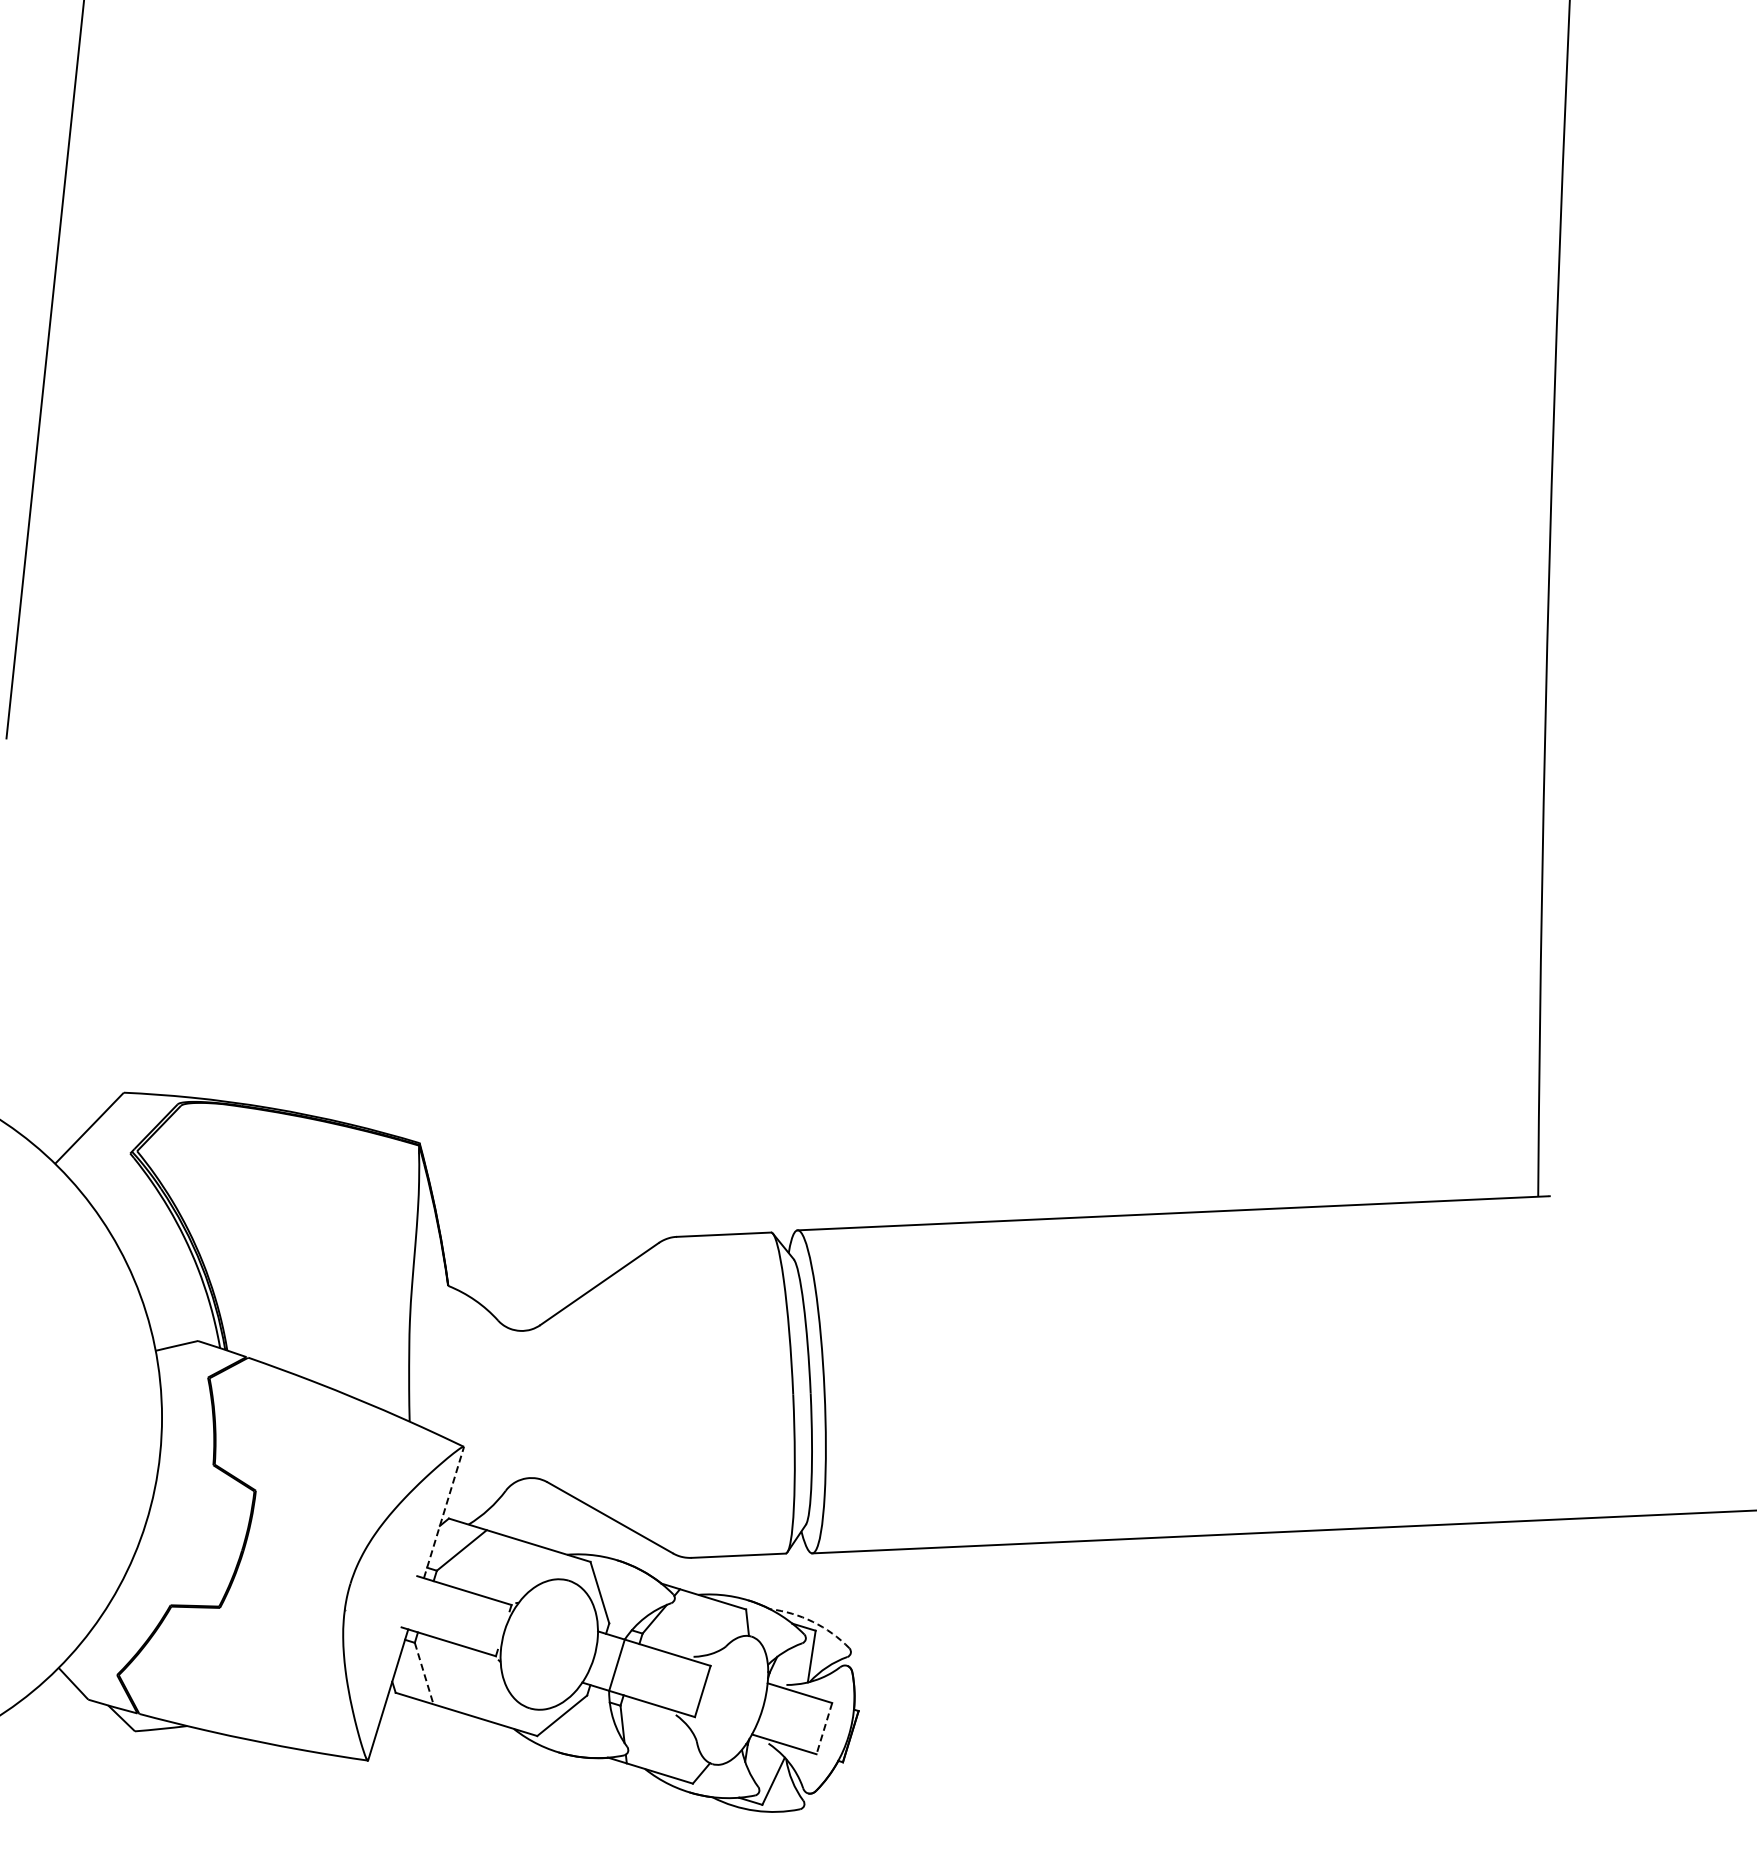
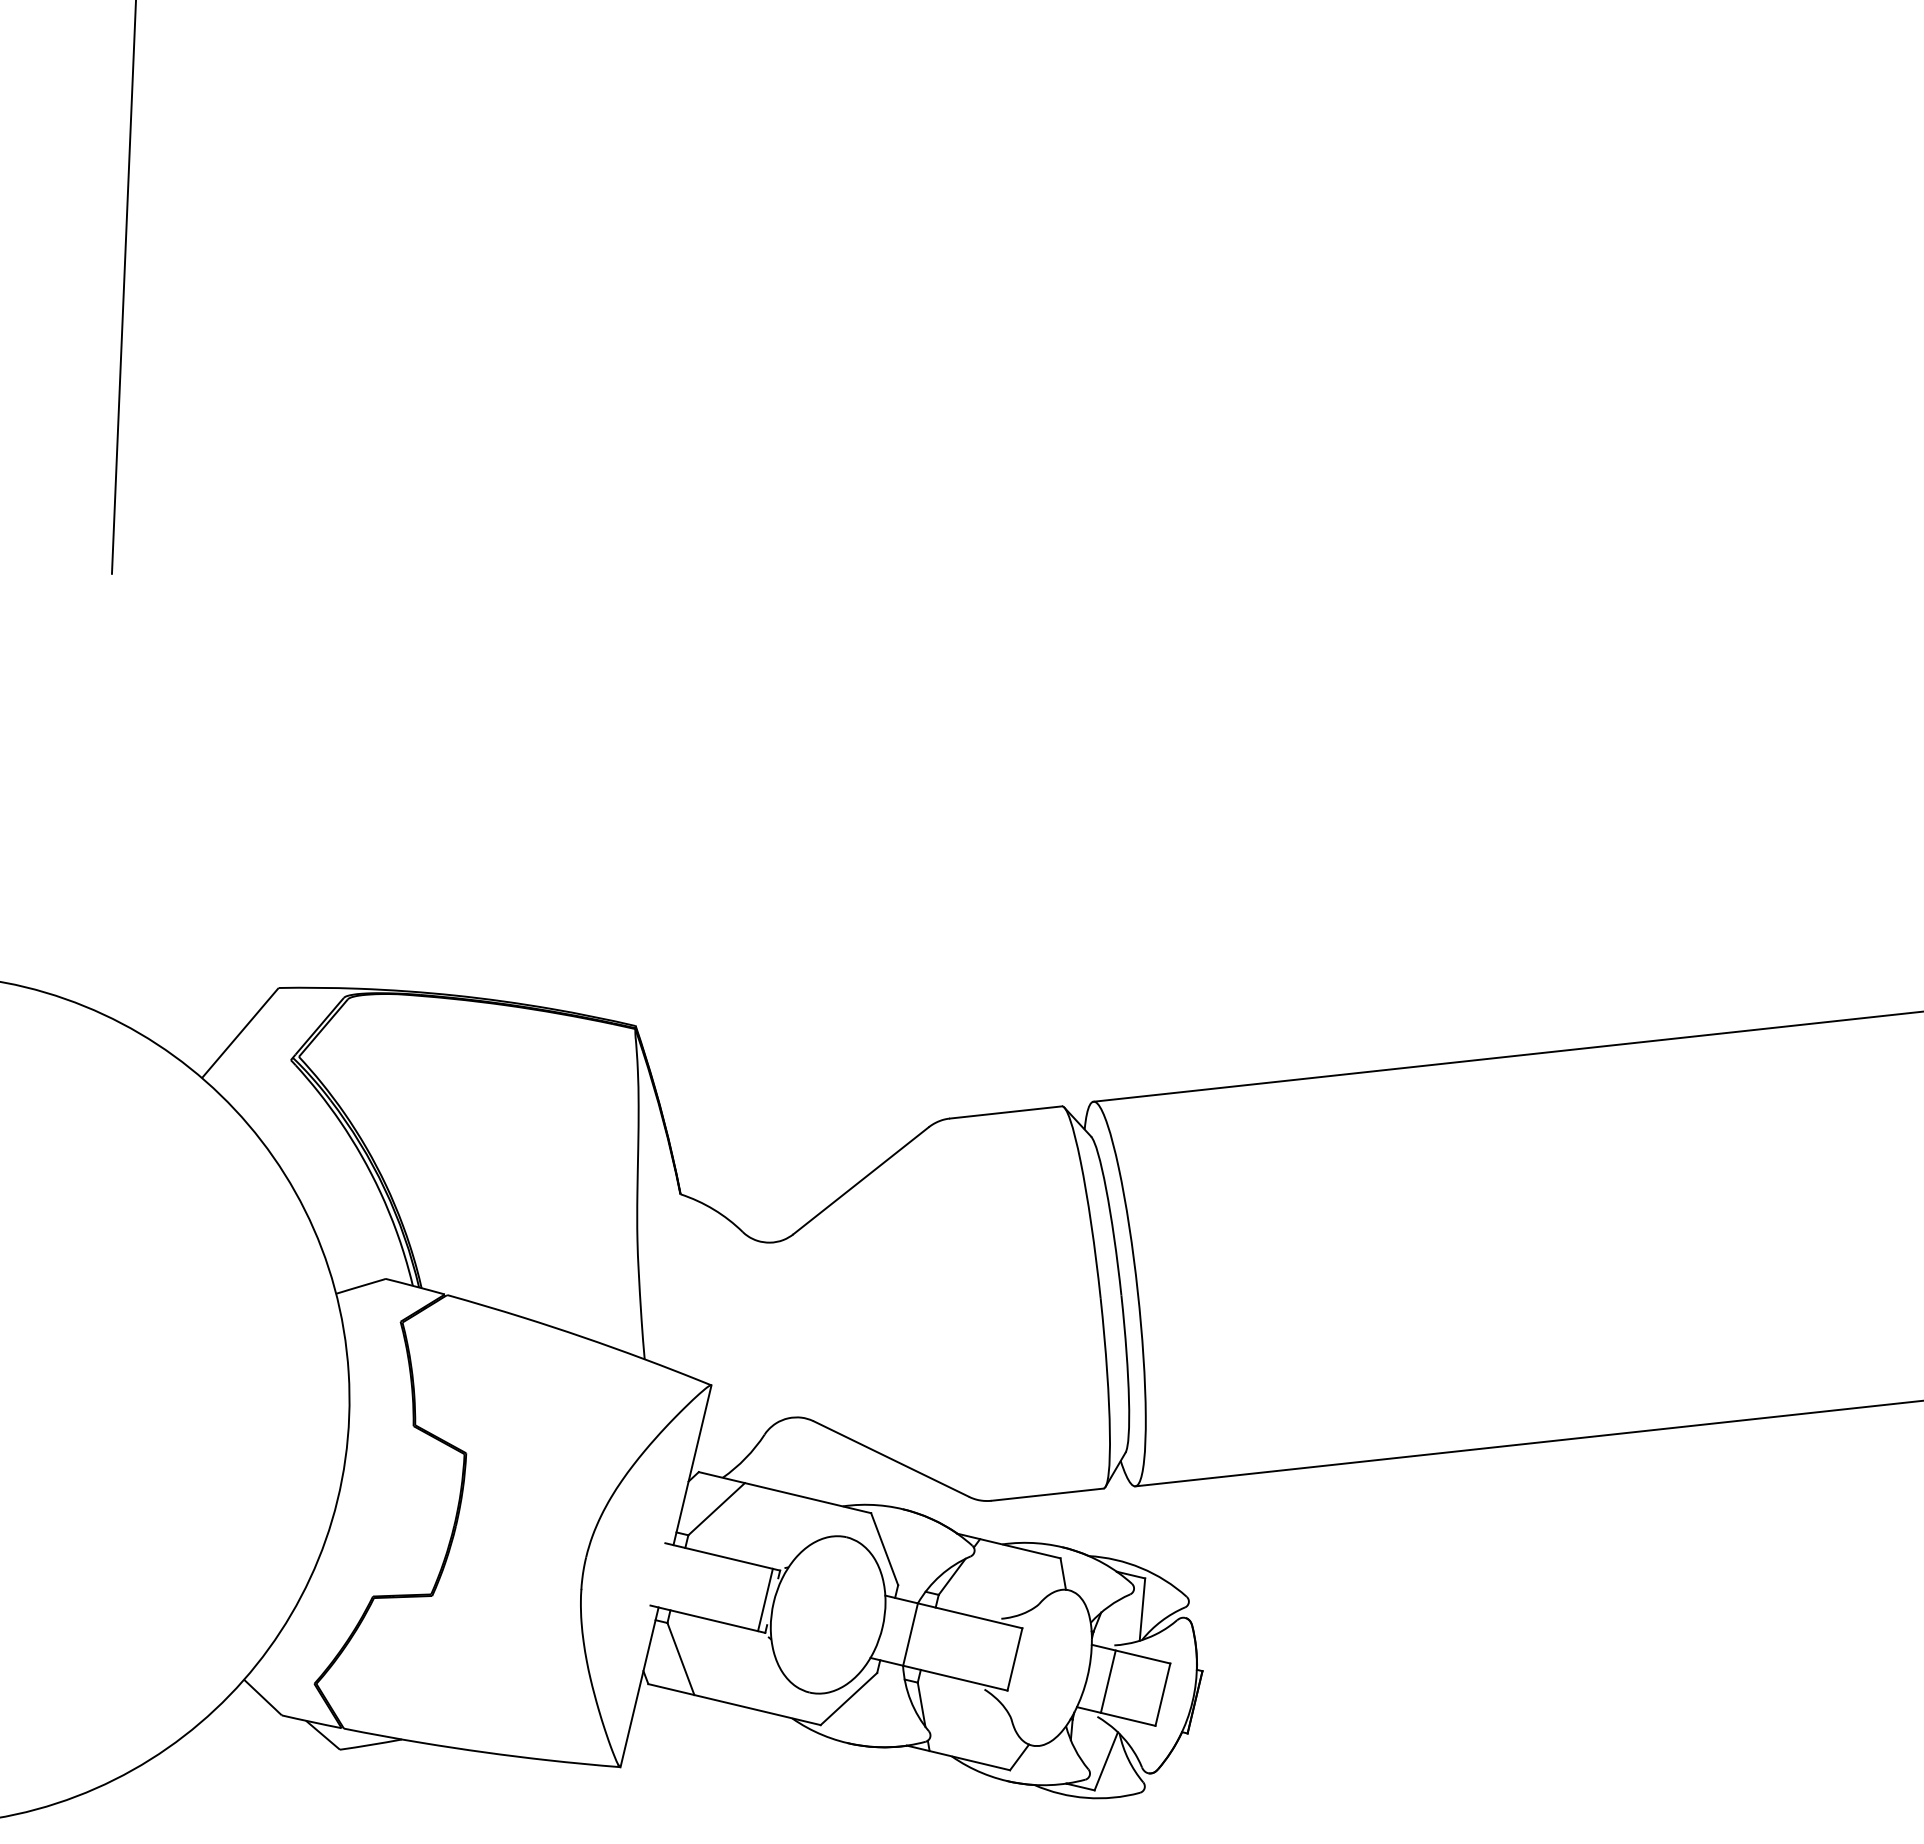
line: (444, 1512) -> (693, 1465), dashed -> solid
arc: (812, 1621) -> (1140, 1567), dashed -> solid
line: (497, 1628) -> (765, 1599), added
line: (424, 1674) -> (681, 1660), dashed -> solid
line: (779, 1714) -> (1108, 1681), added
line: (824, 1728) -> (1163, 1694), dashed -> solid

